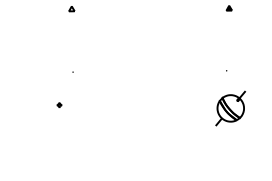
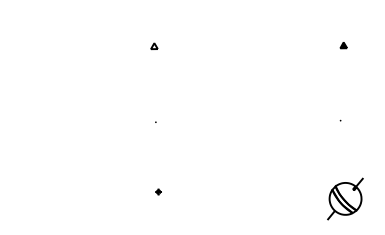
part: (59, 104) -> (158, 191), moved
part: (230, 108) -> (345, 198), moved

